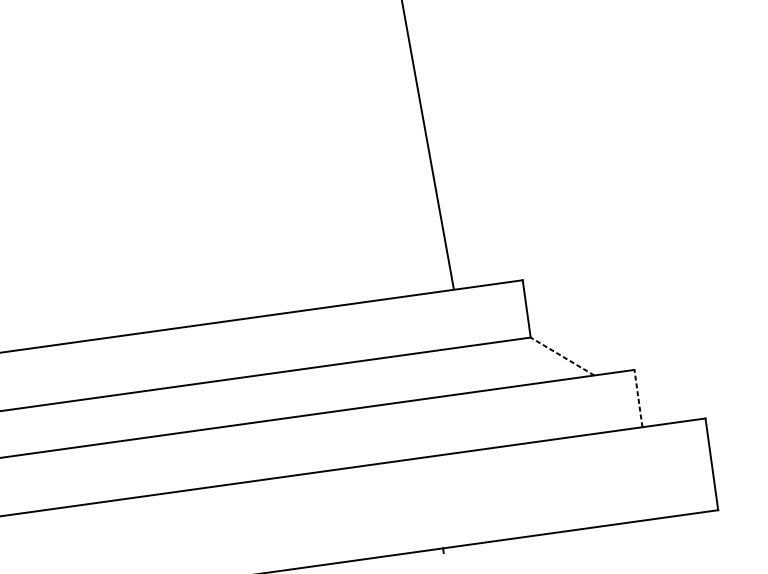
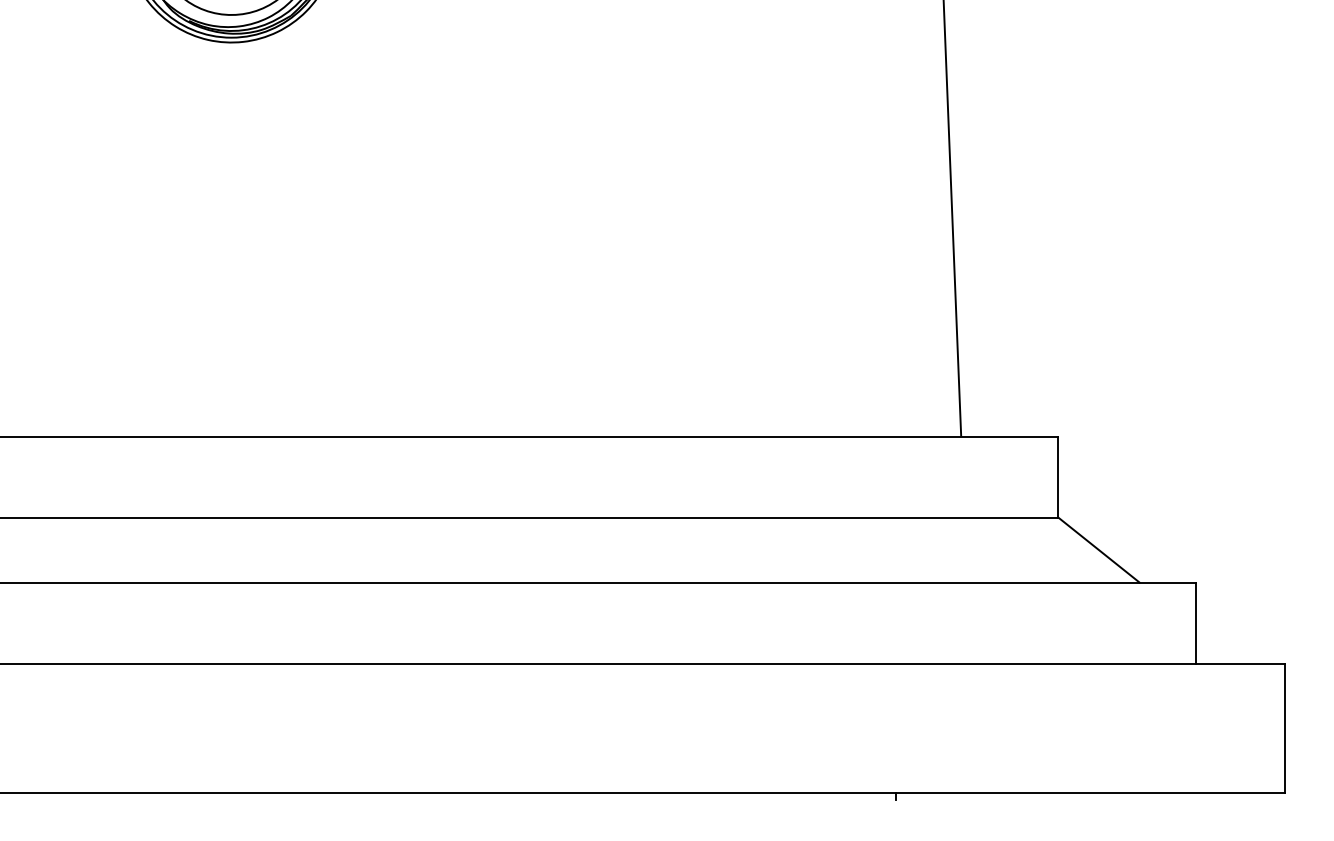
line: (562, 356) -> (1098, 550), dashed -> solid
line: (638, 398) -> (1196, 623), dashed -> solid

